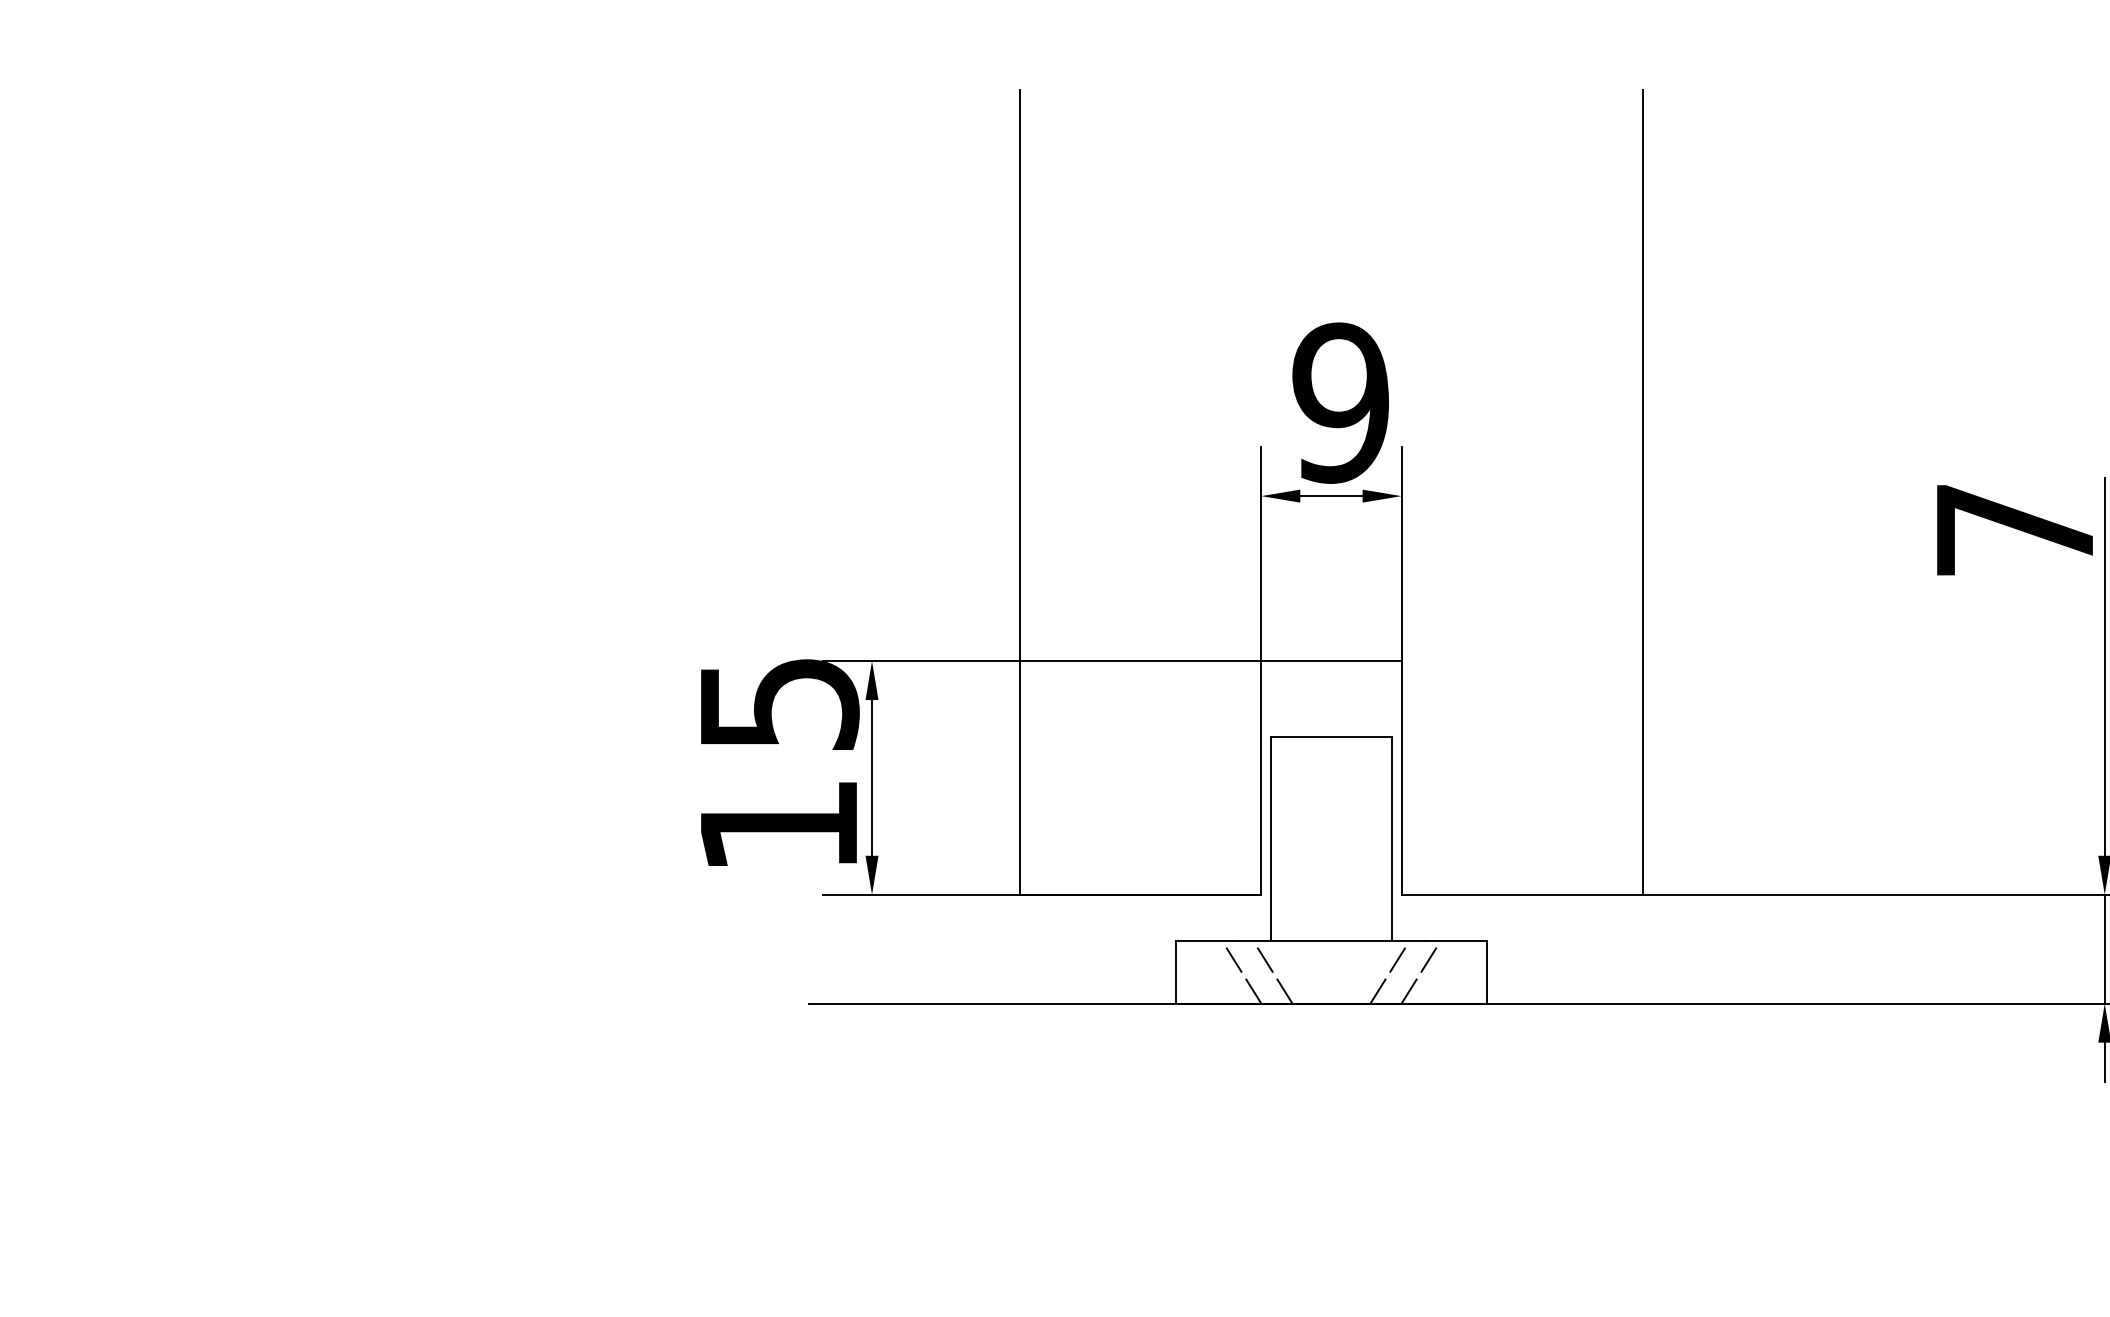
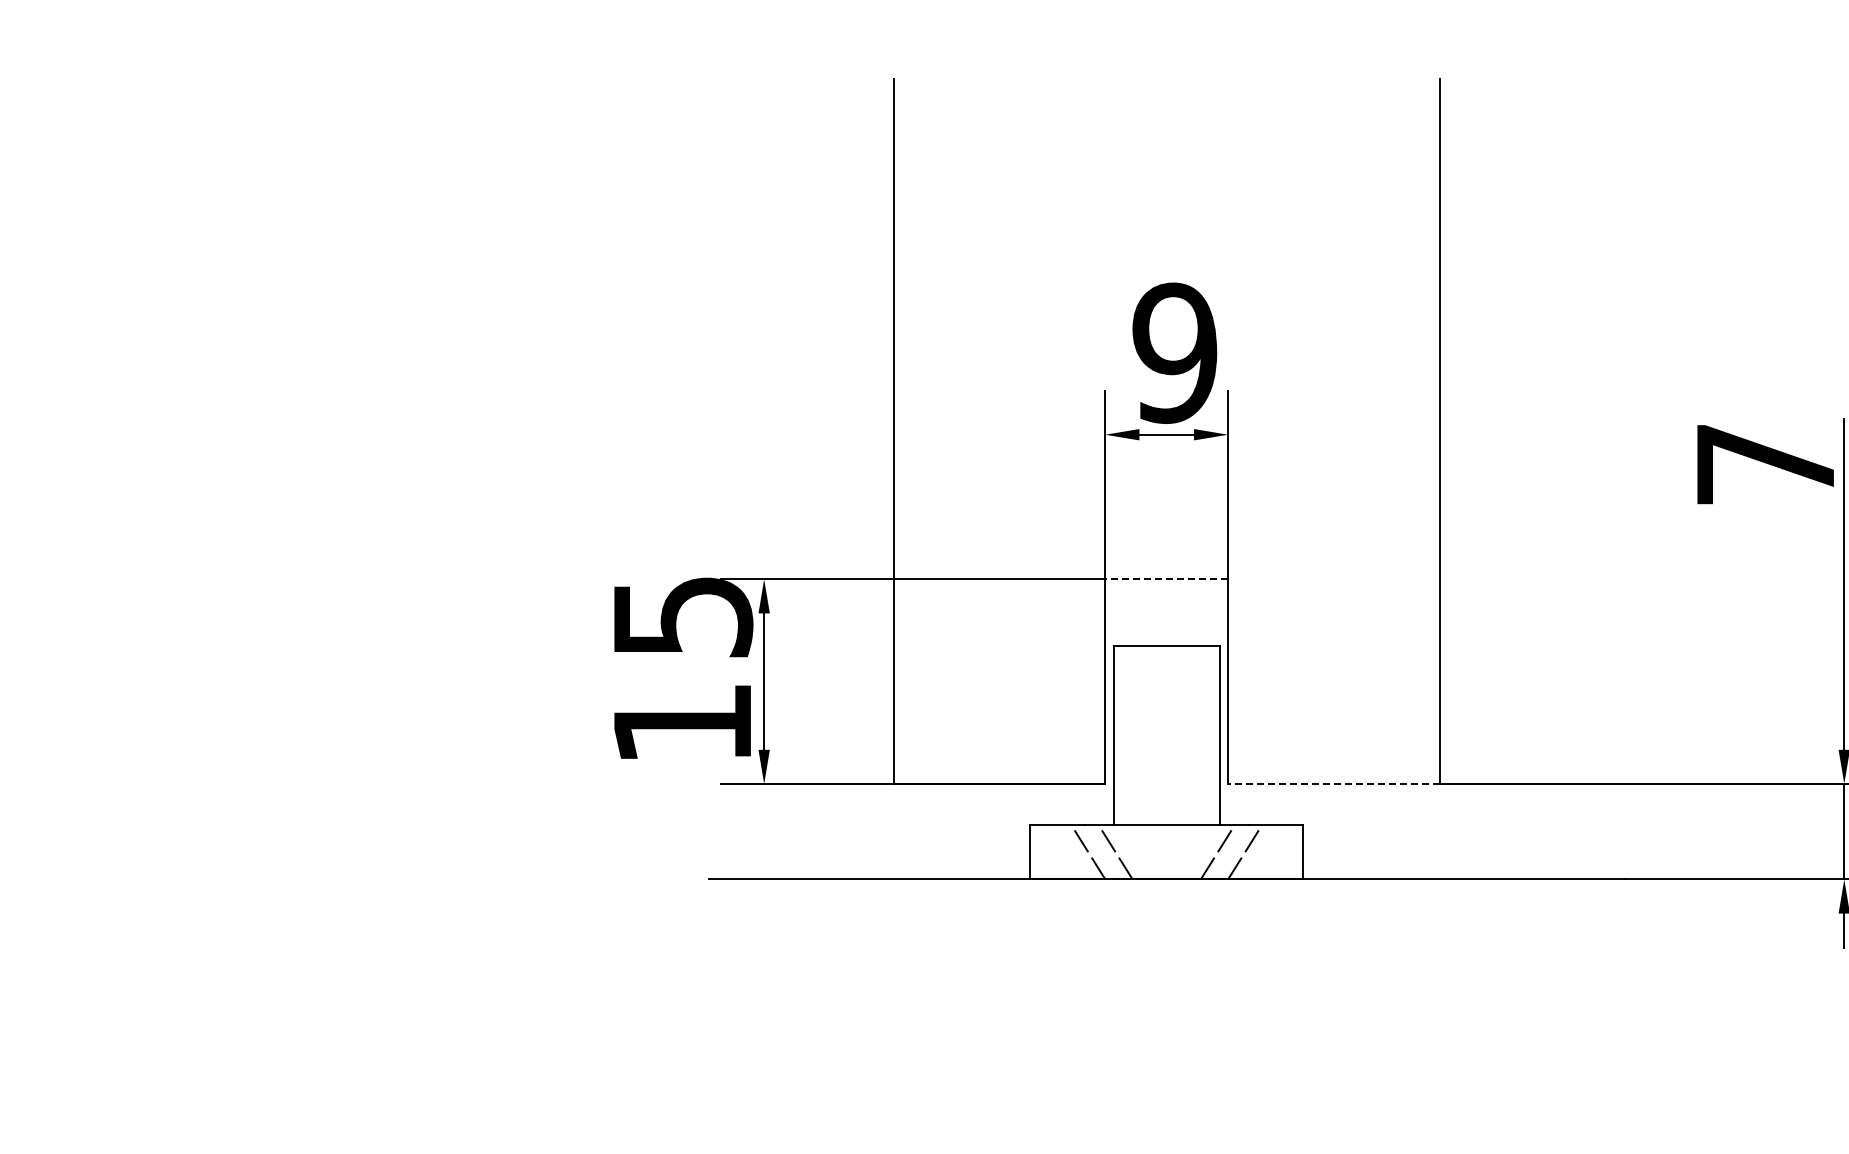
line: (1331, 661) -> (1166, 579), solid -> dashed
line: (1521, 894) -> (1333, 783), solid -> dashed

